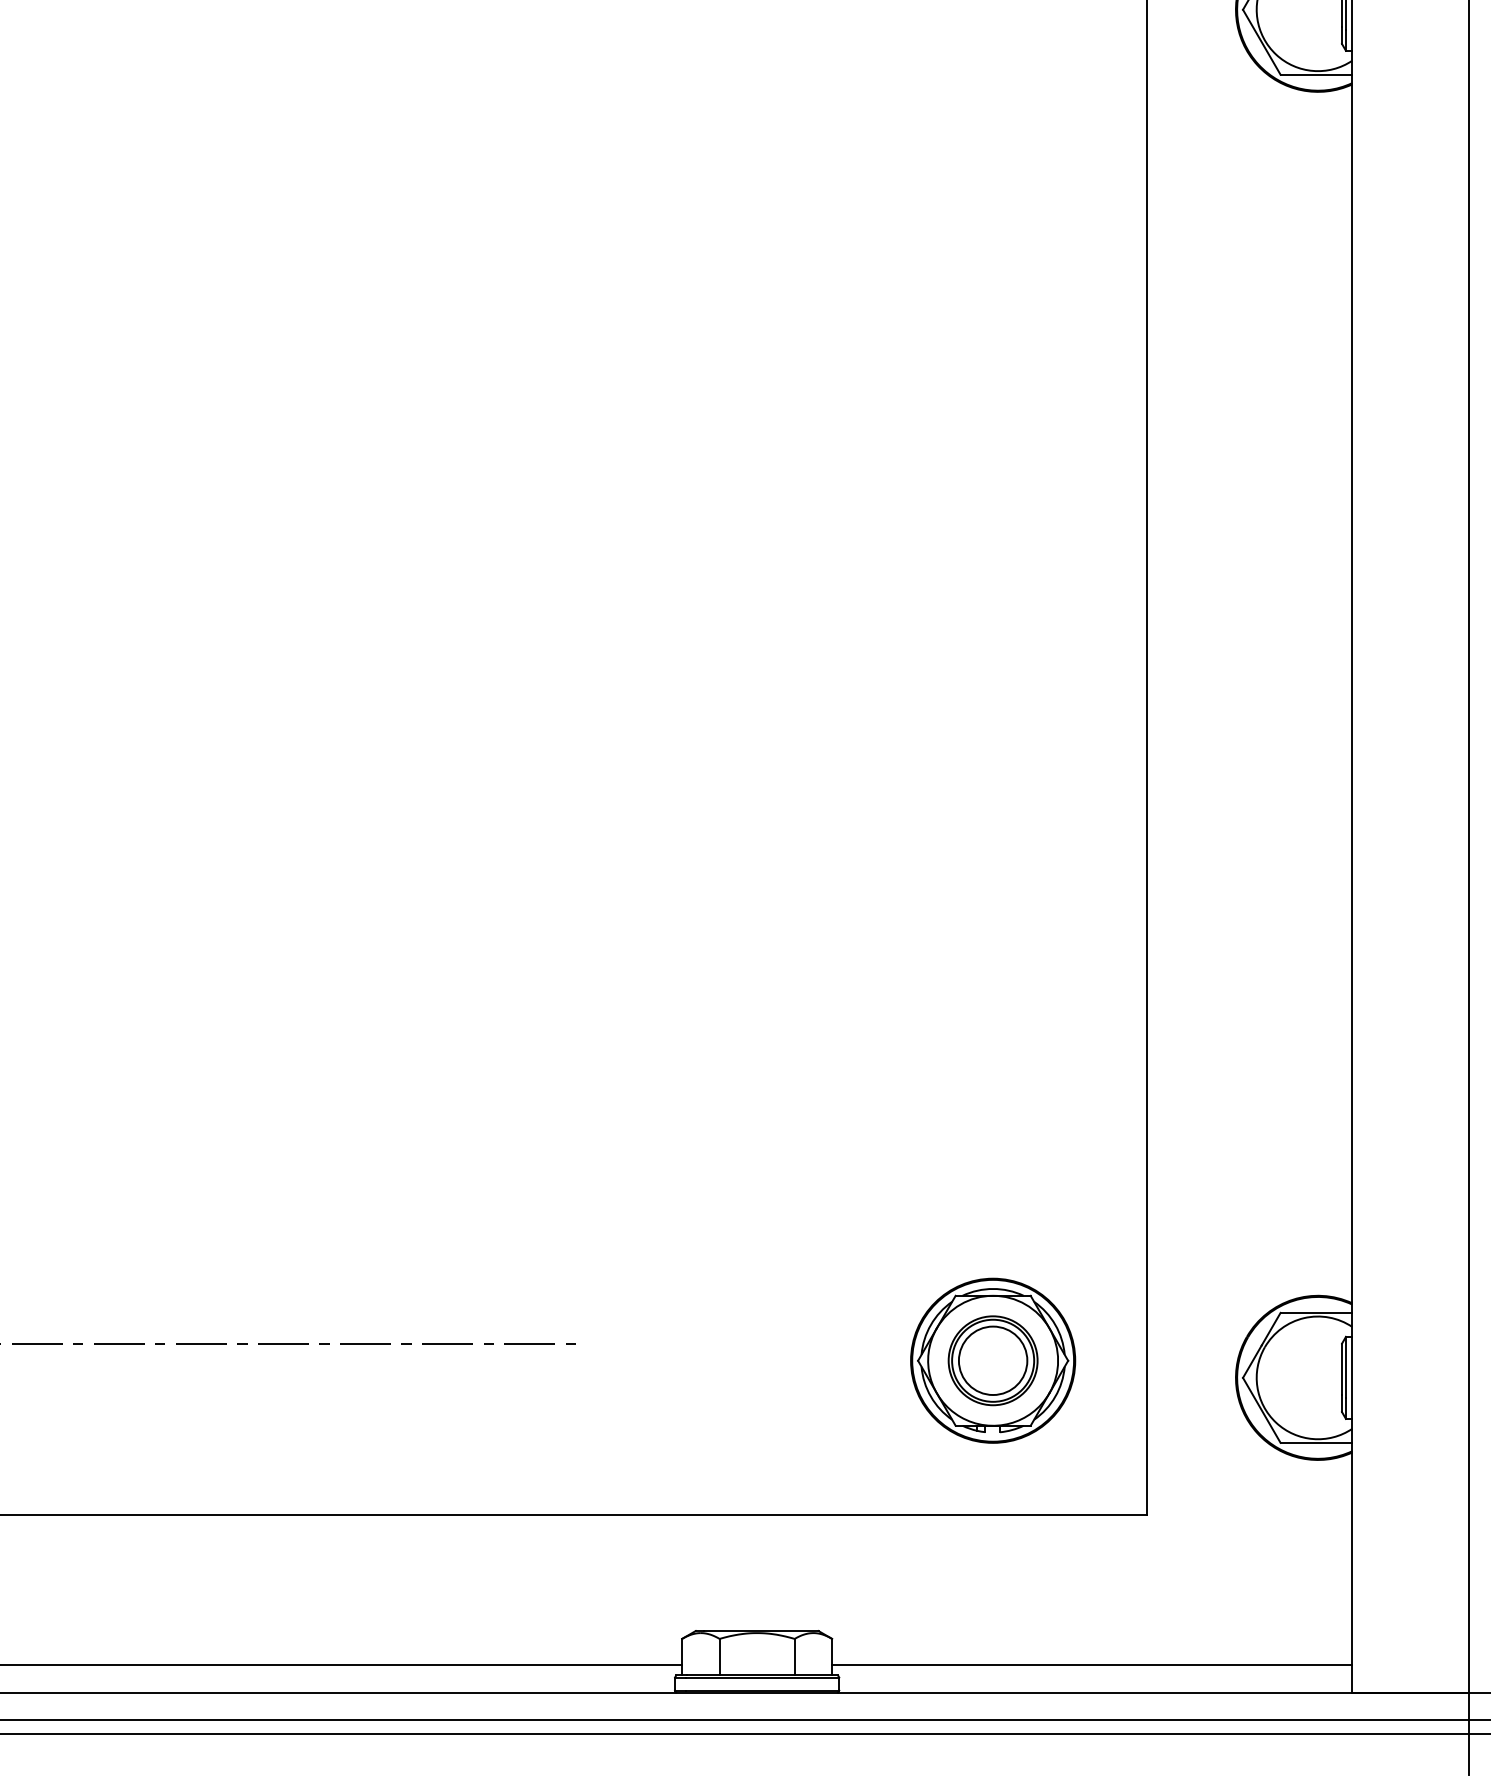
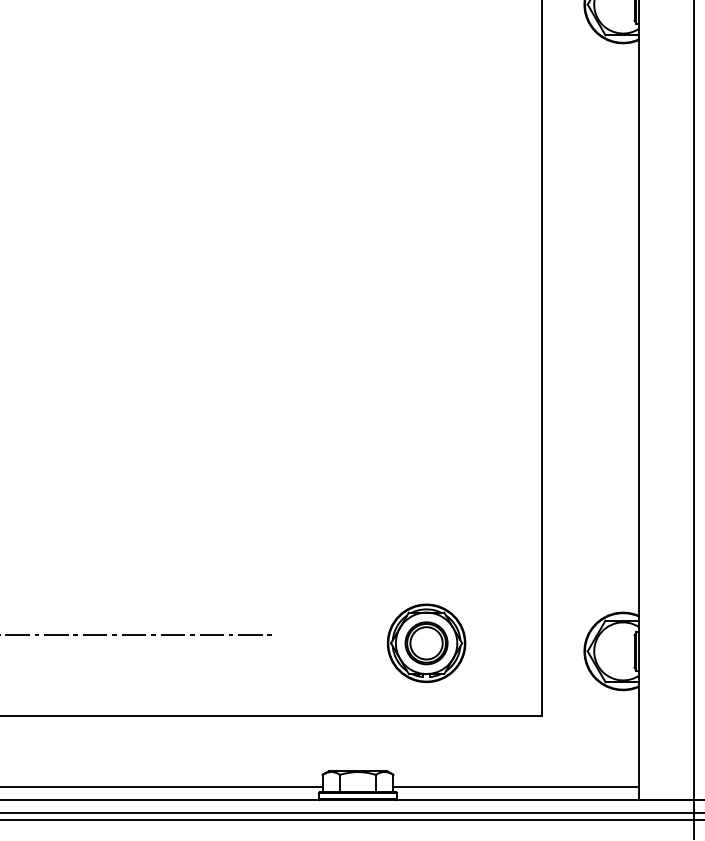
part: (992, 1359) -> (426, 642), moved

